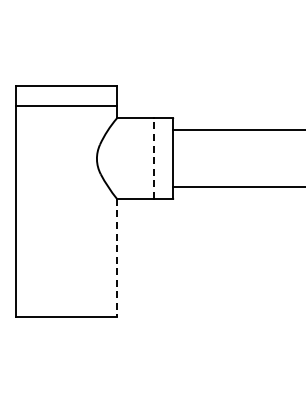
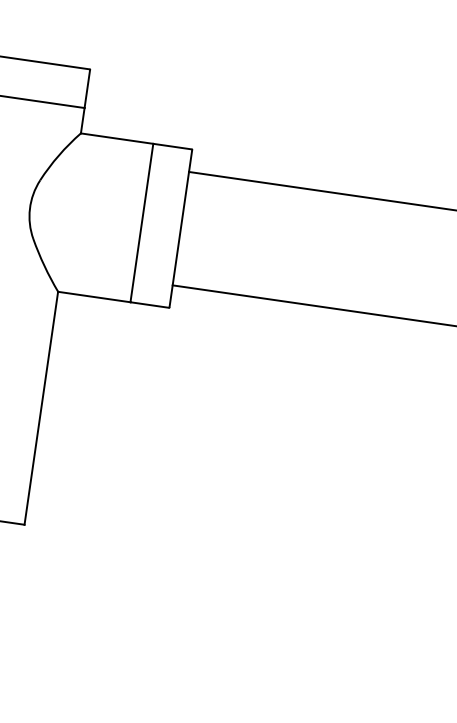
line: (153, 158) -> (141, 222), dashed -> solid
line: (116, 258) -> (40, 409), dashed -> solid

